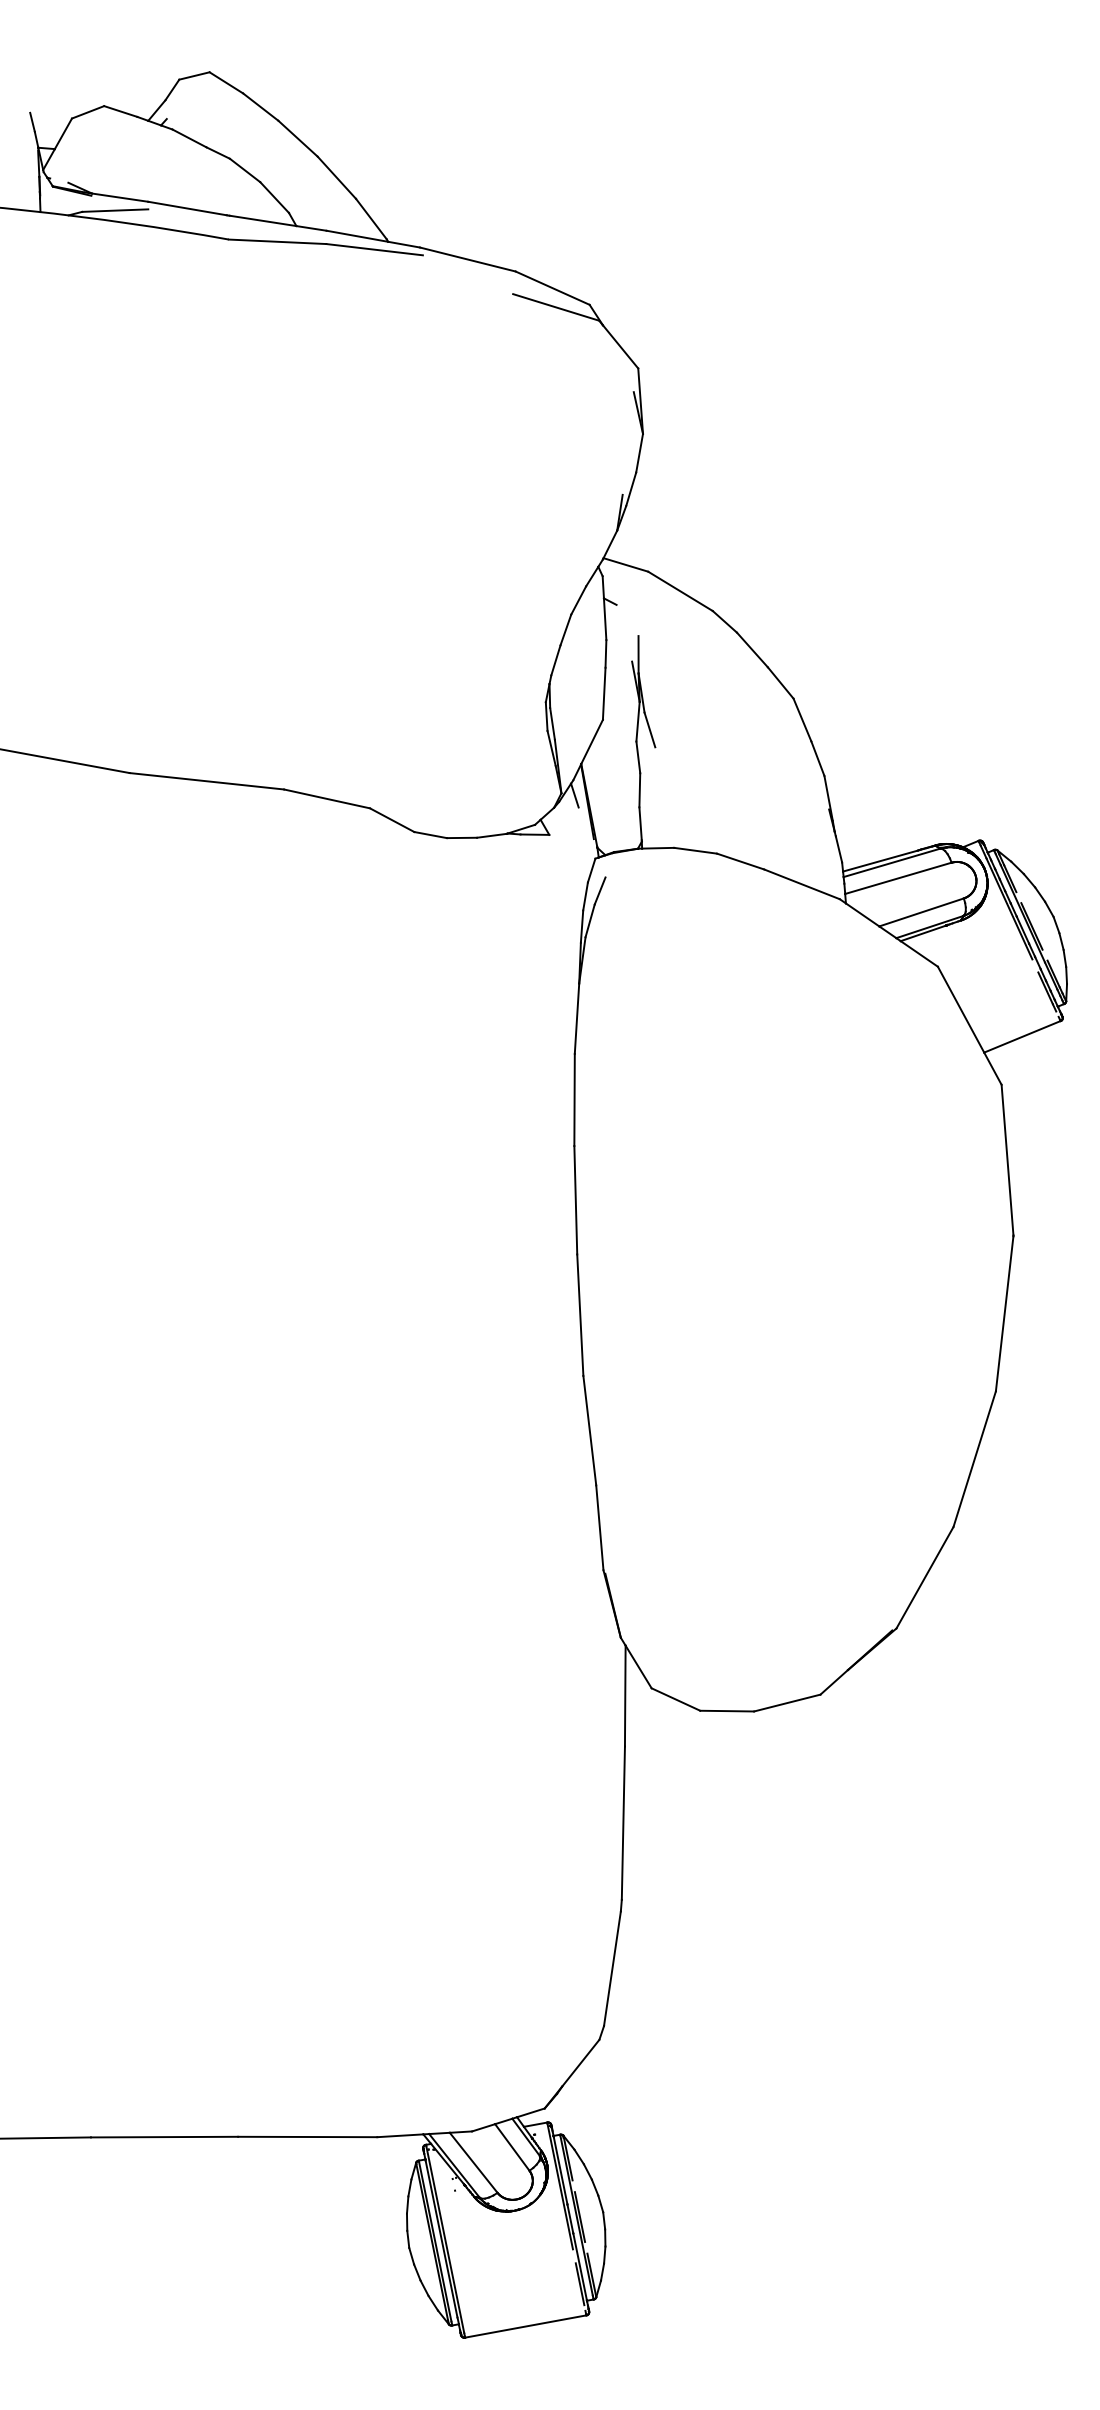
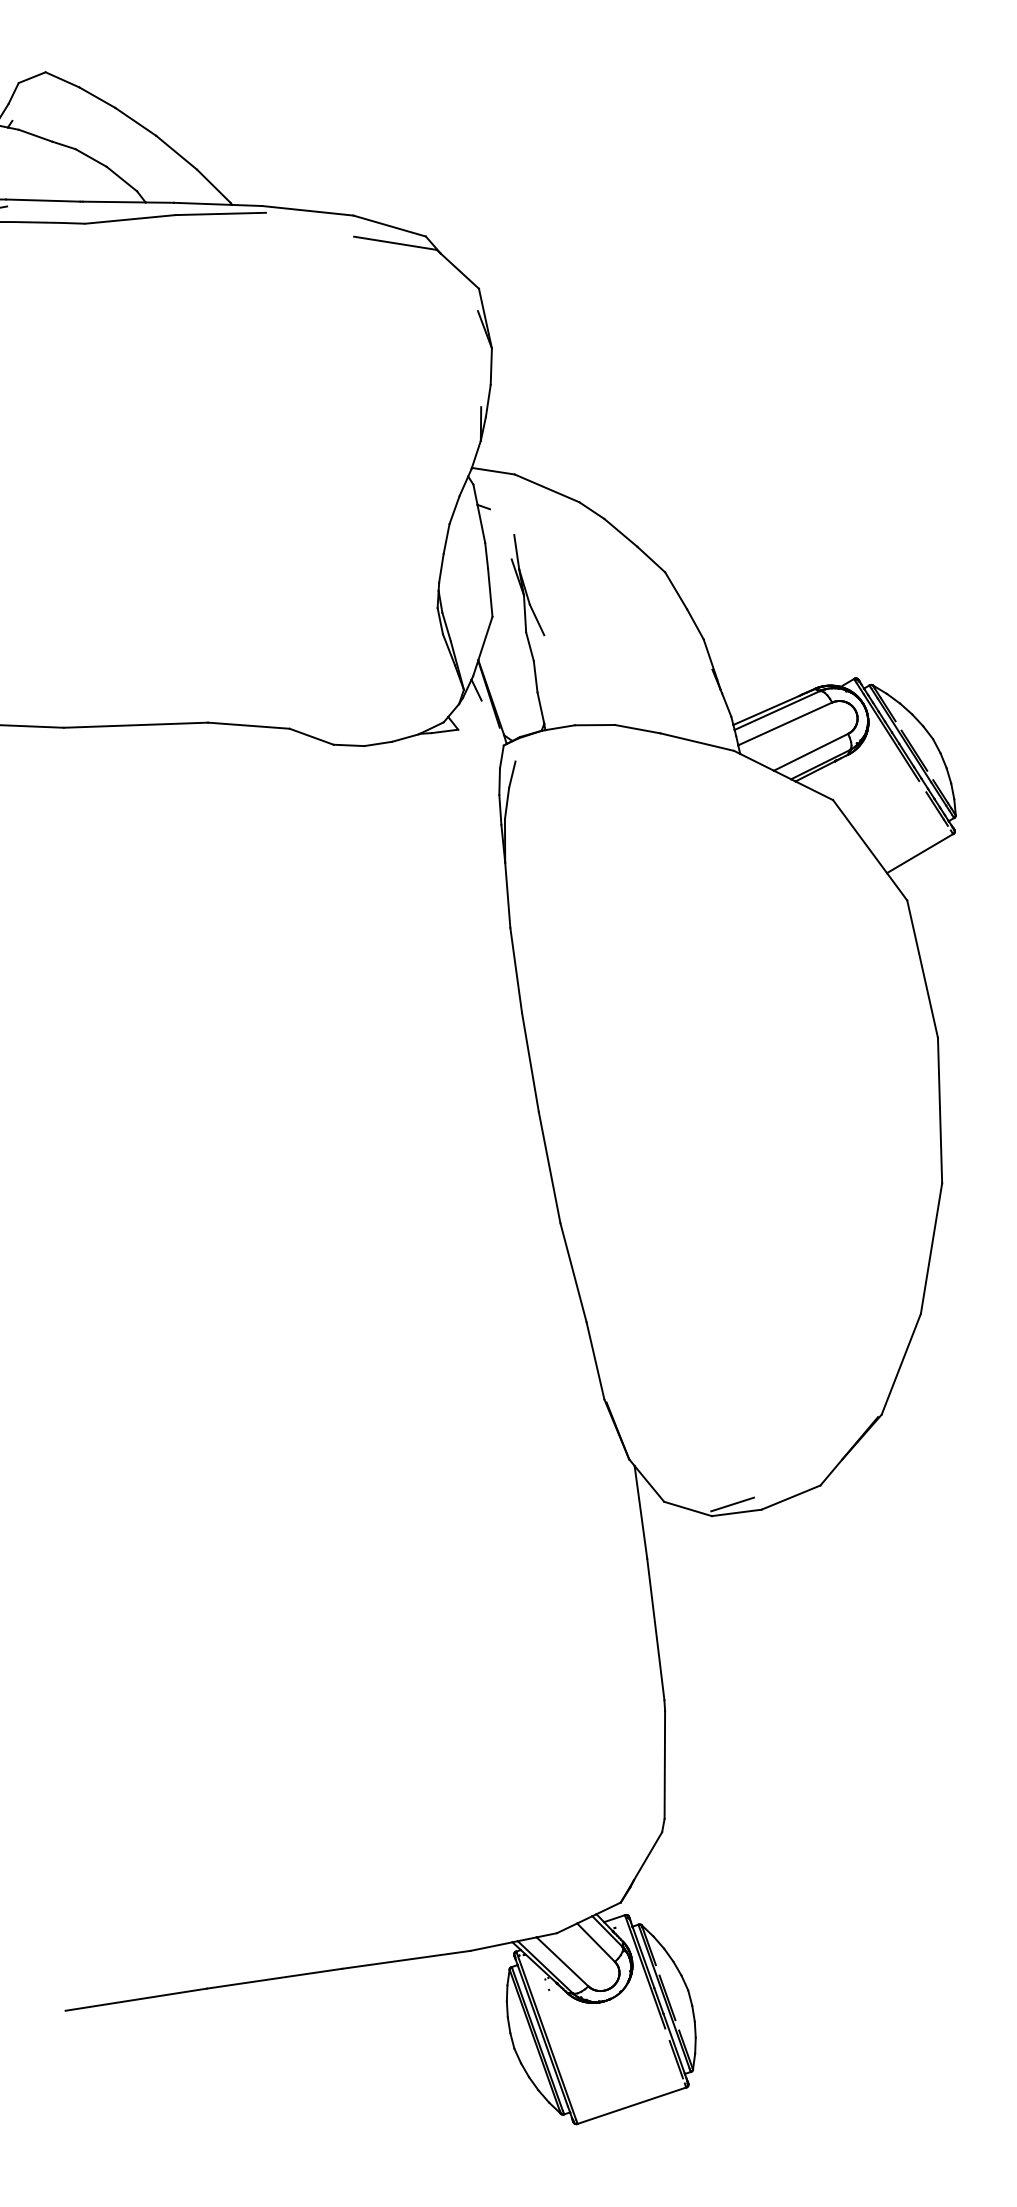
line: (723, 1701) -> (732, 1504), added

